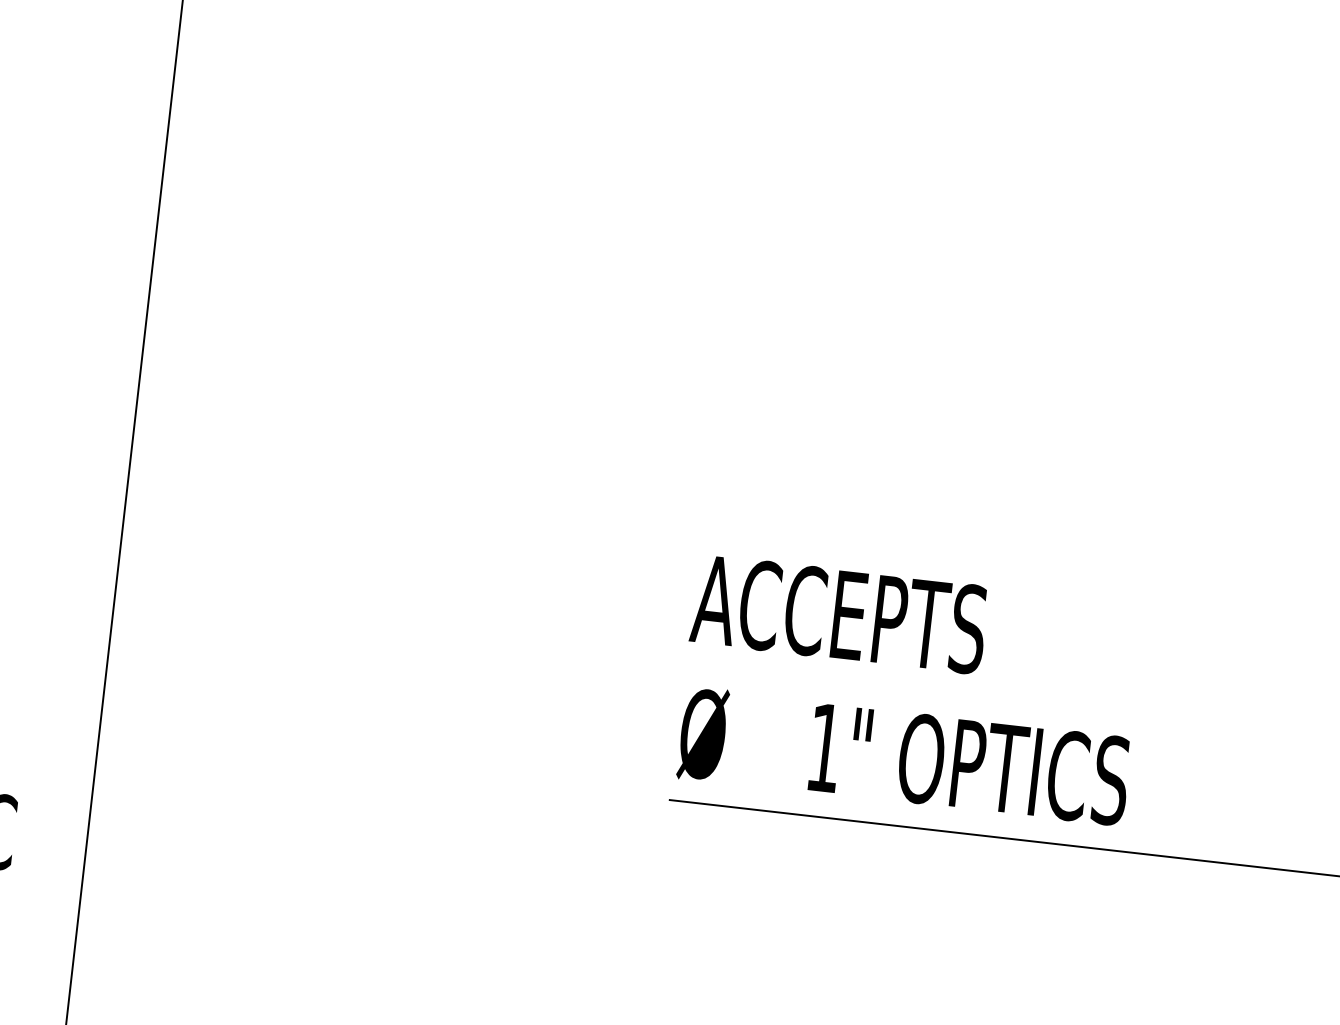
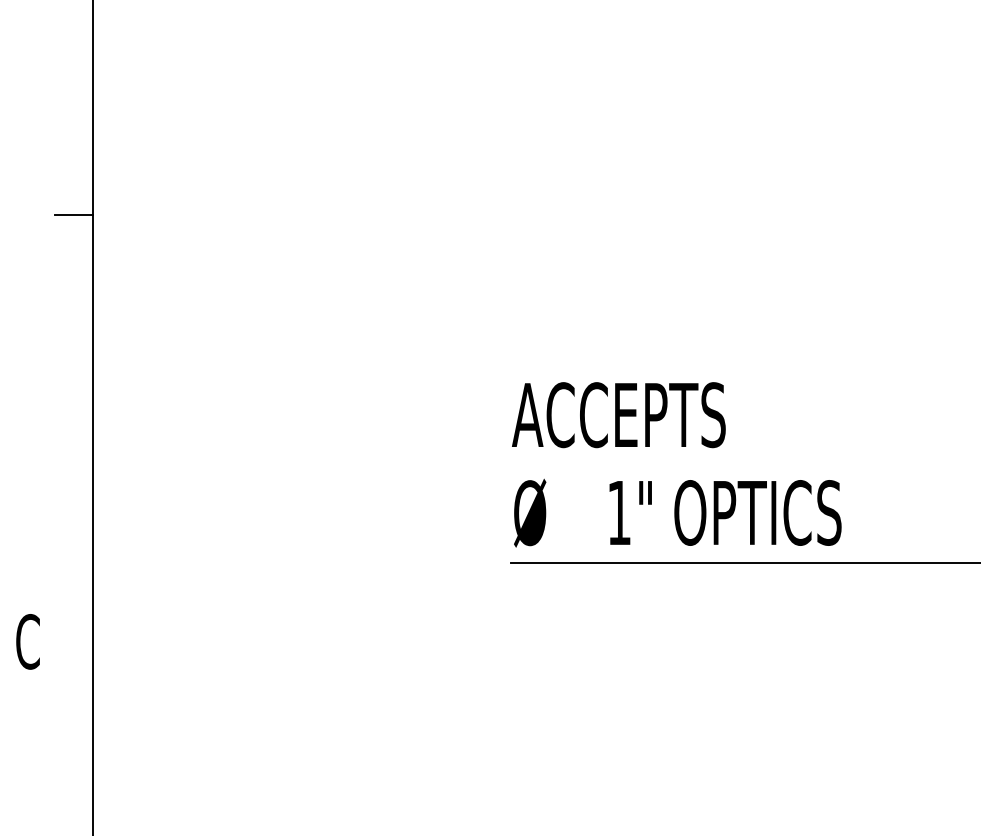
line: (126, 257) -> (73, 215), added

